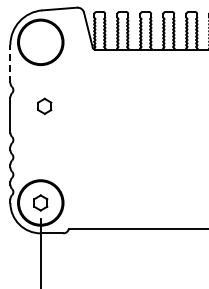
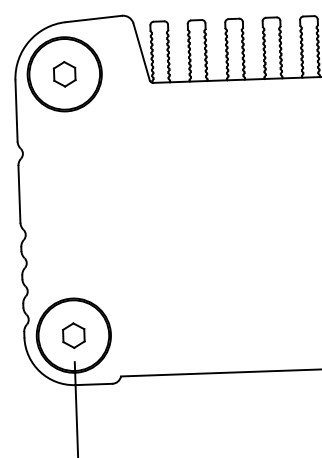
line: (10, 63) -> (16, 110), dashed -> solid
part: (44, 105) -> (64, 72), moved

